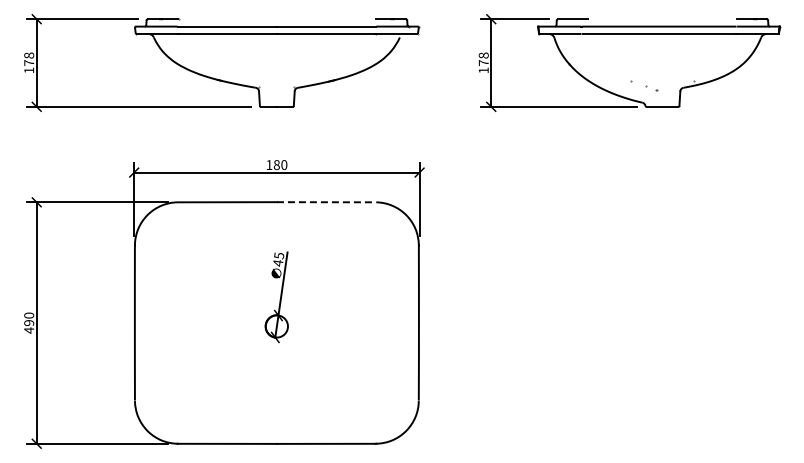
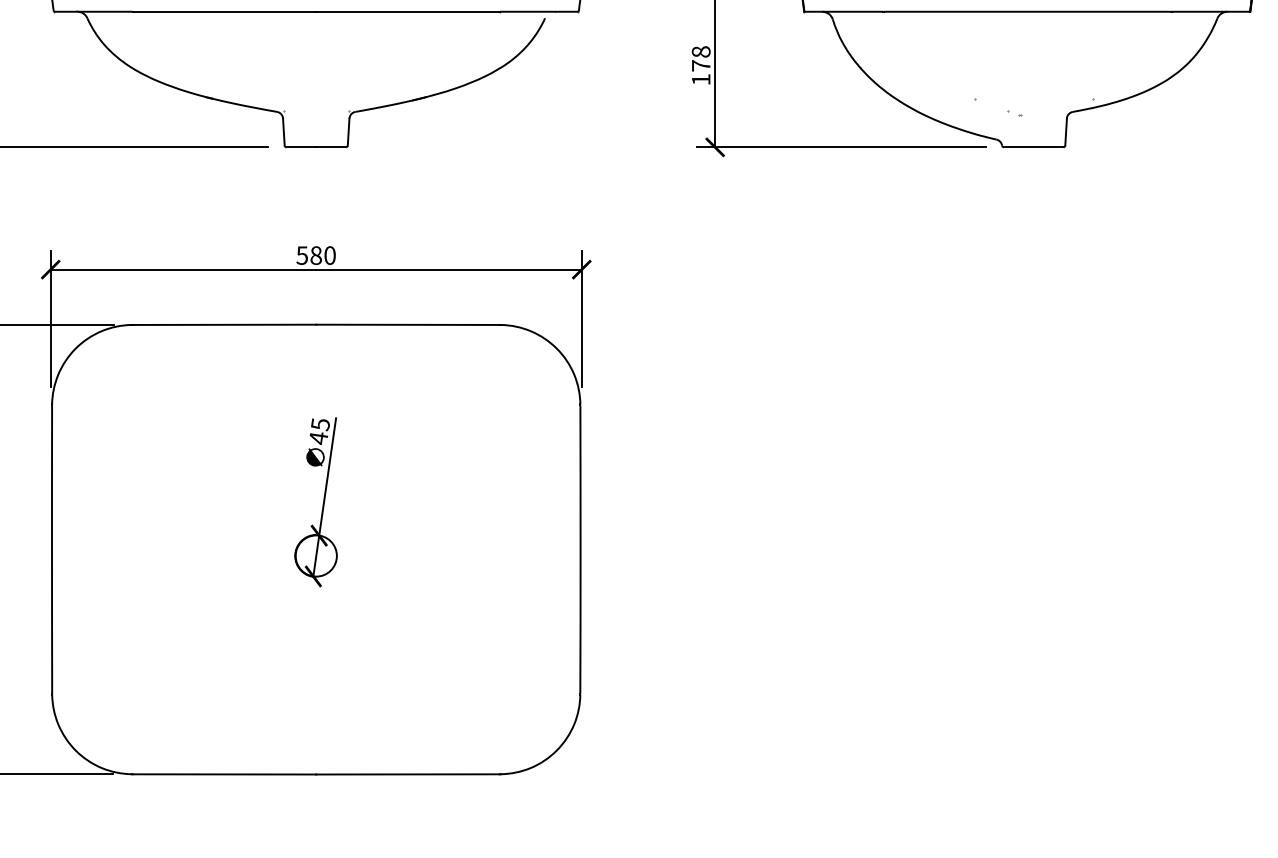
part: (652, 88) -> (1015, 113), size x0.62
text: (269, 165) -> (302, 256), 180 -> 580
line: (326, 202) -> (408, 325), dashed -> solid

